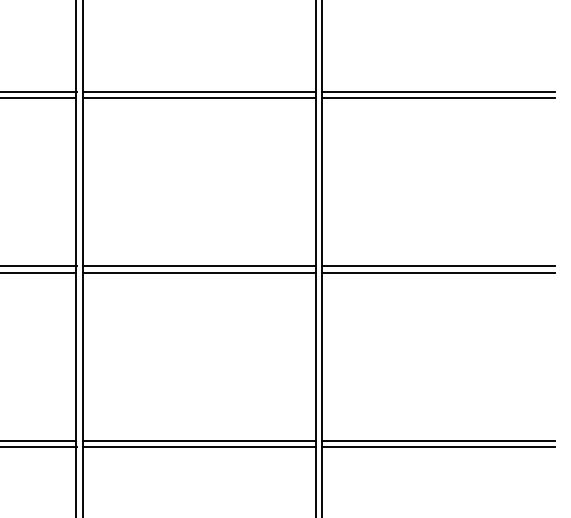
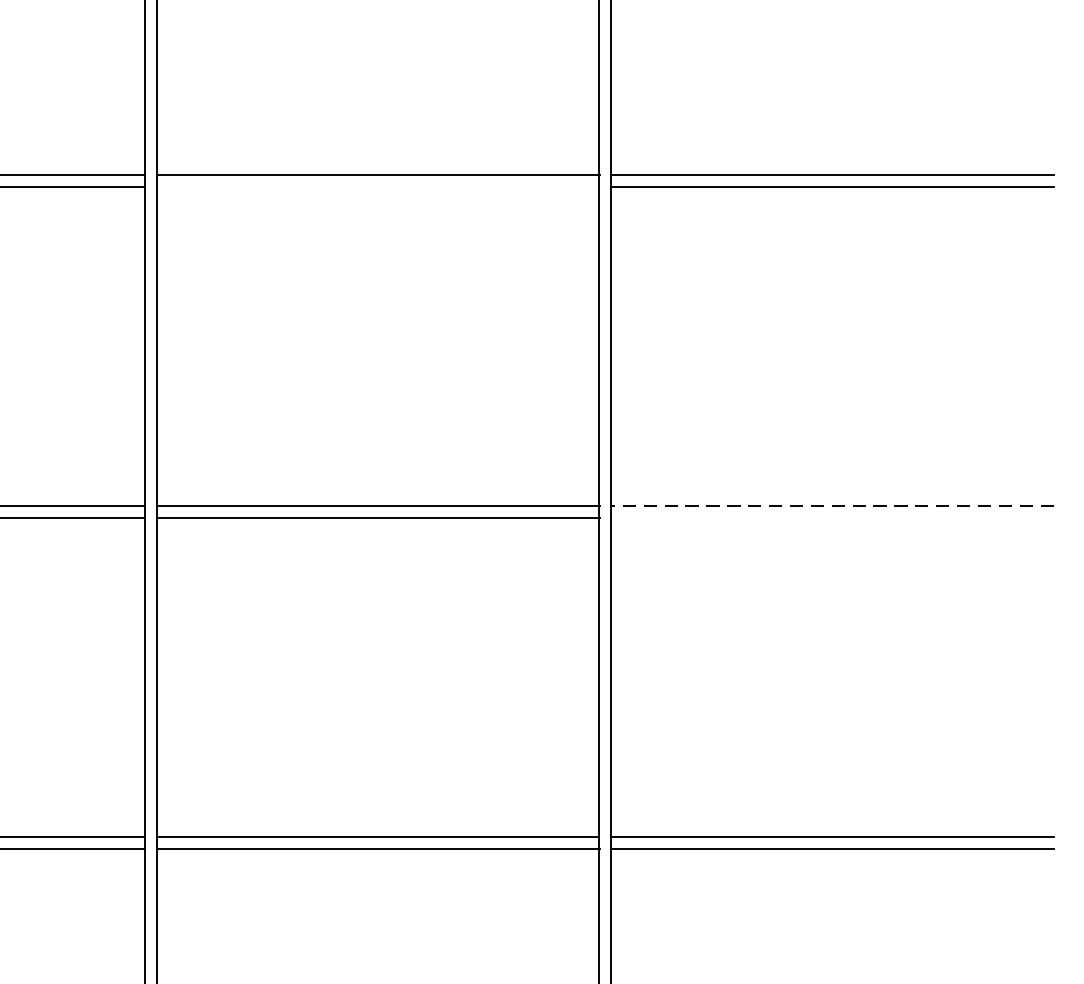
line: (198, 98) -> (376, 187), removed
line: (438, 266) -> (832, 506), solid -> dashed
line: (438, 272) -> (832, 517), removed

